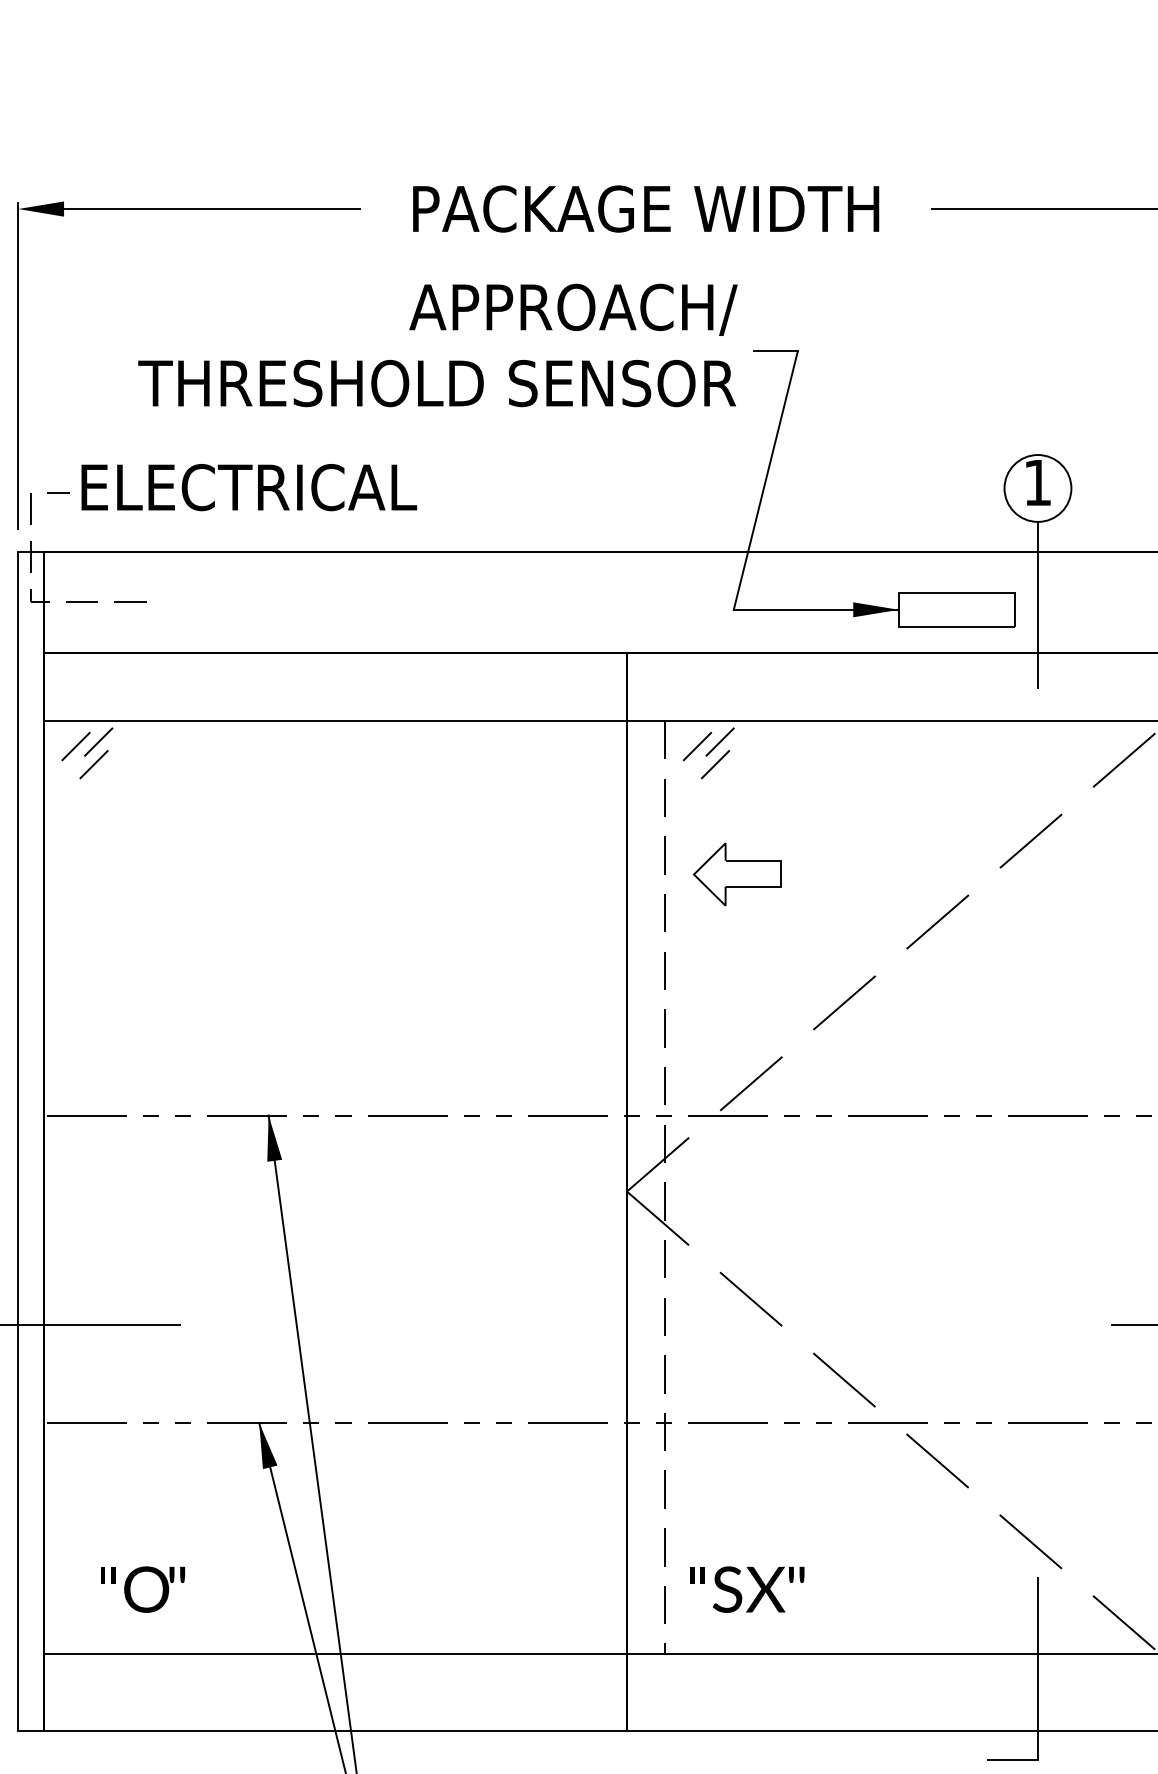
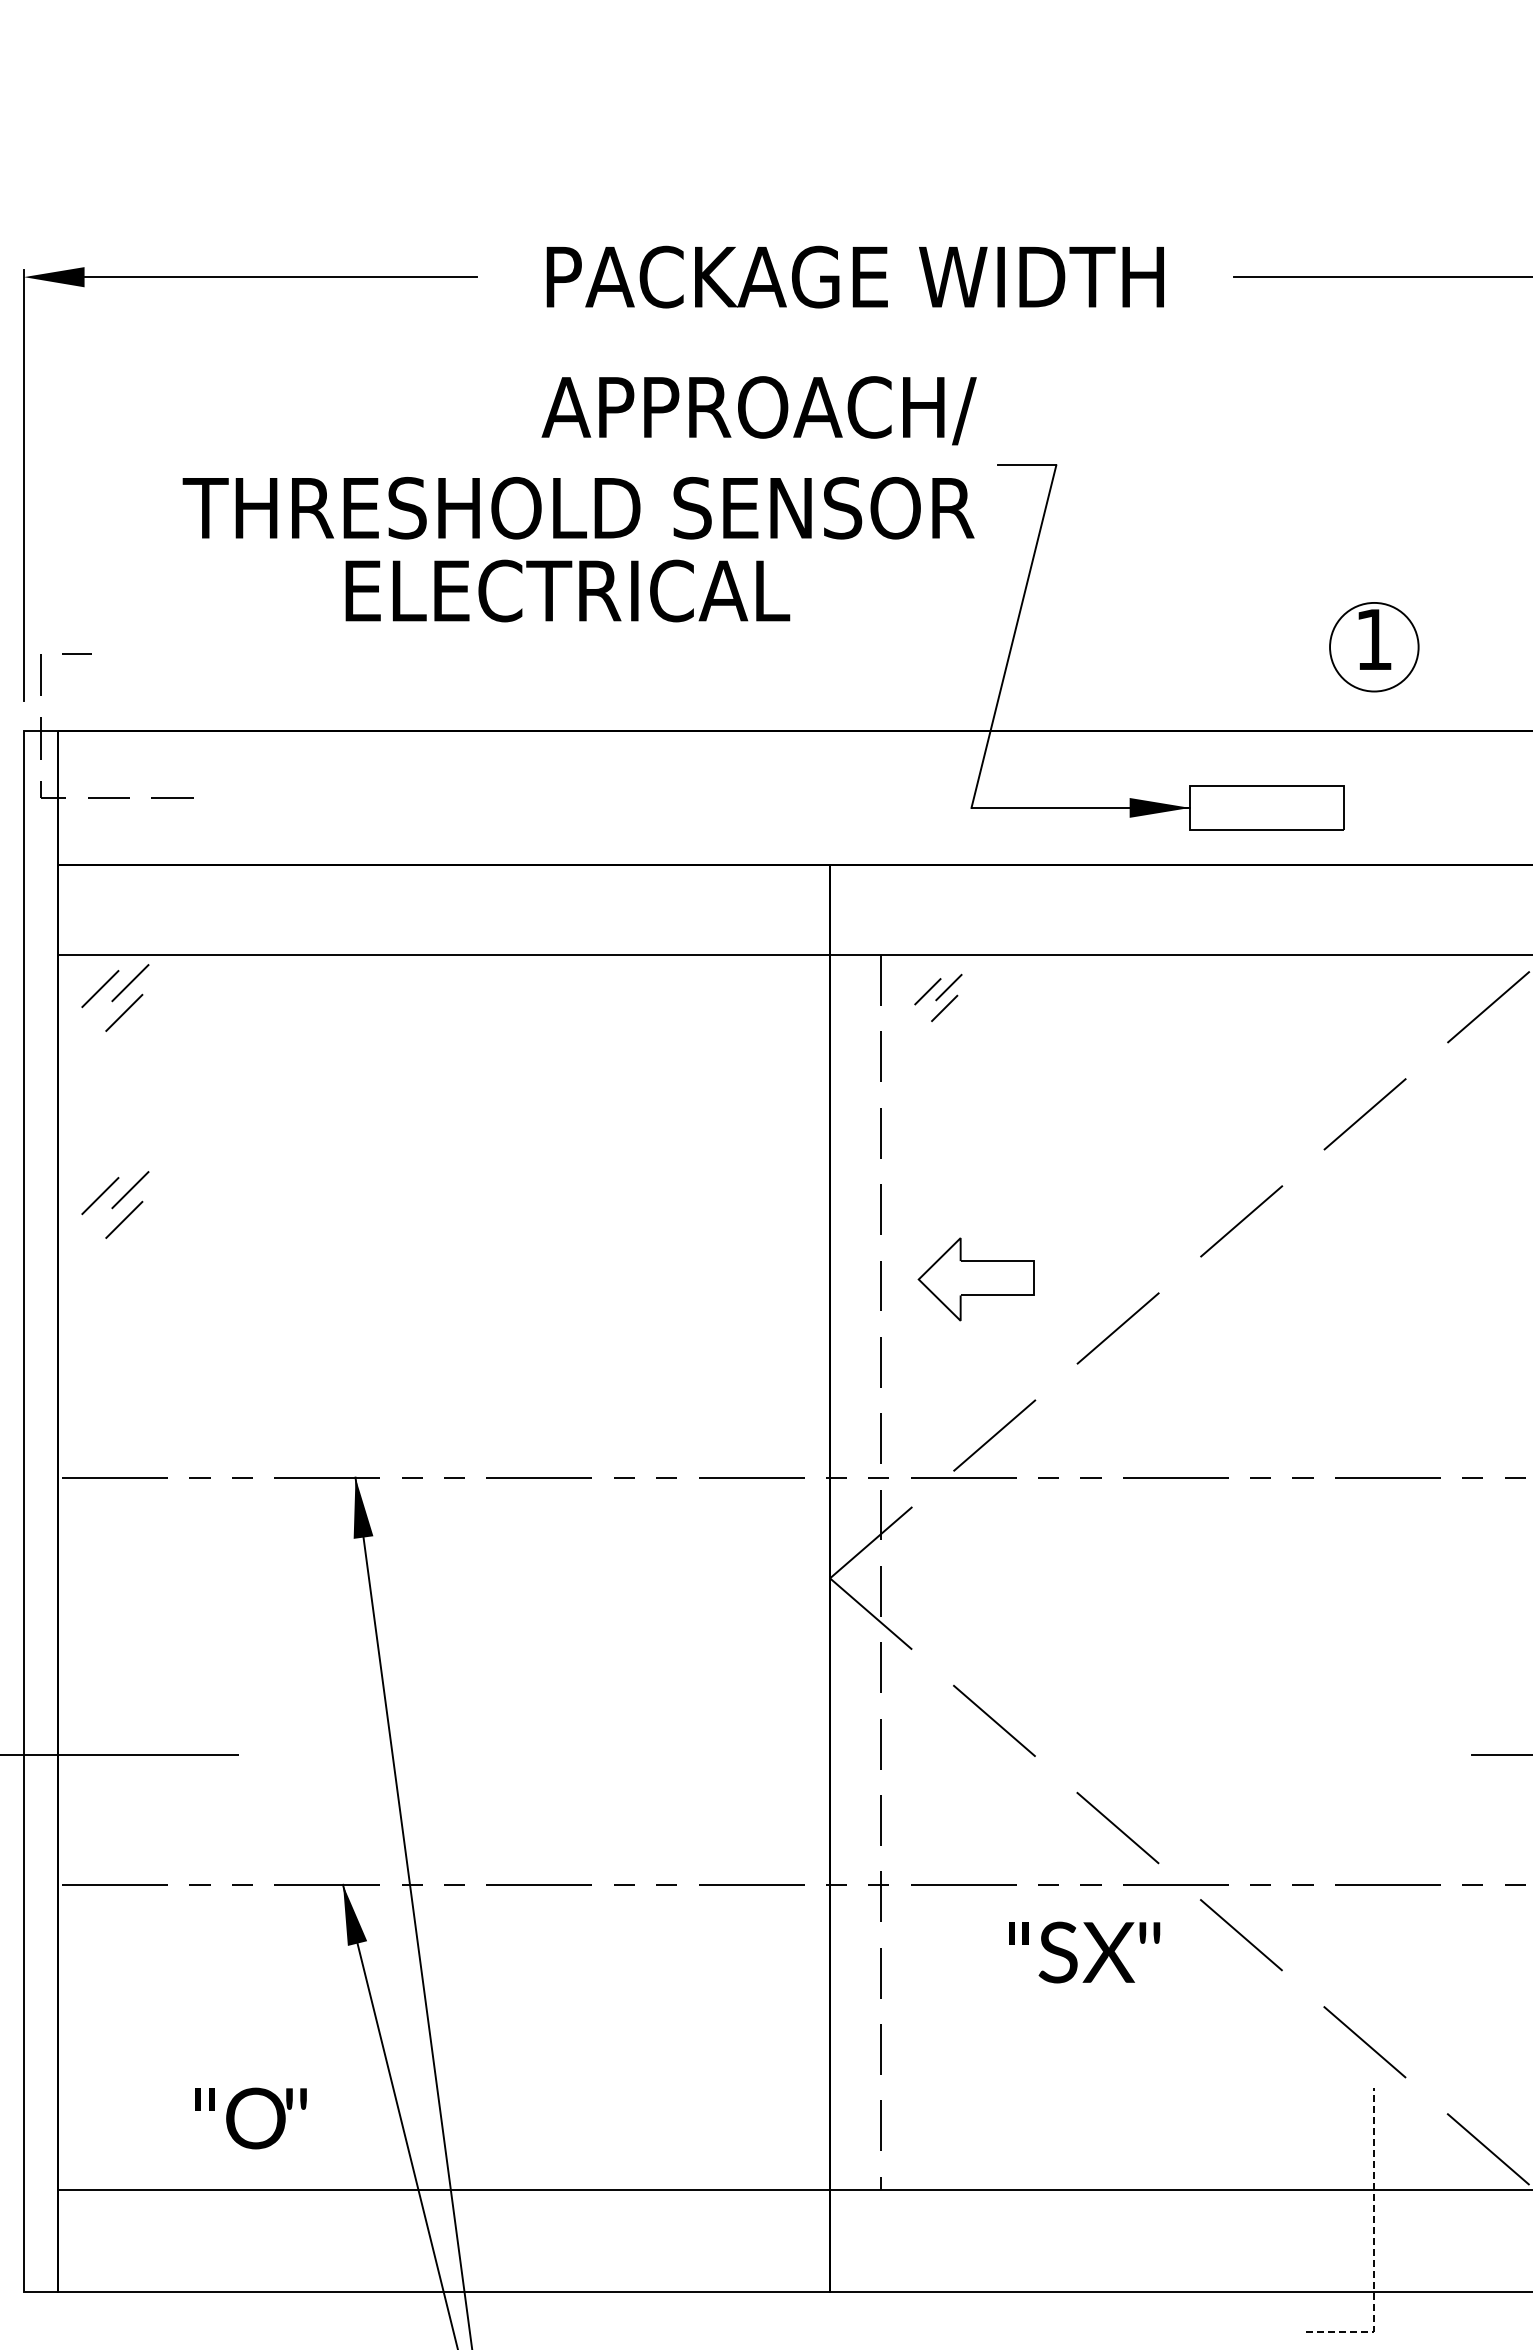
text: (249, 487) -> (567, 590), moved
line: (1038, 604) -> (1374, 801), removed
part: (708, 752) -> (938, 997), size x0.7
part: (736, 874) -> (975, 1279), moved
part: (87, 909) -> (115, 1204), added
text: (142, 1589) -> (250, 2118), moved
text: (747, 1589) -> (1084, 1952), moved
line: (1038, 1693) -> (1374, 2243), solid -> dashed

